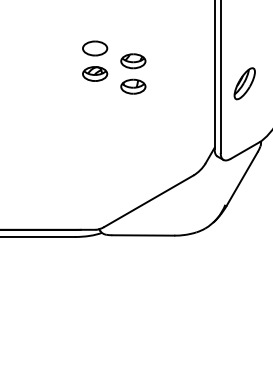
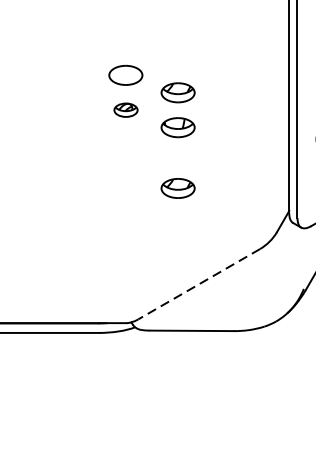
part: (95, 73) -> (126, 109), size x0.7
part: (133, 131) -> (178, 188), added
line: (148, 201) -> (198, 284), solid -> dashed

